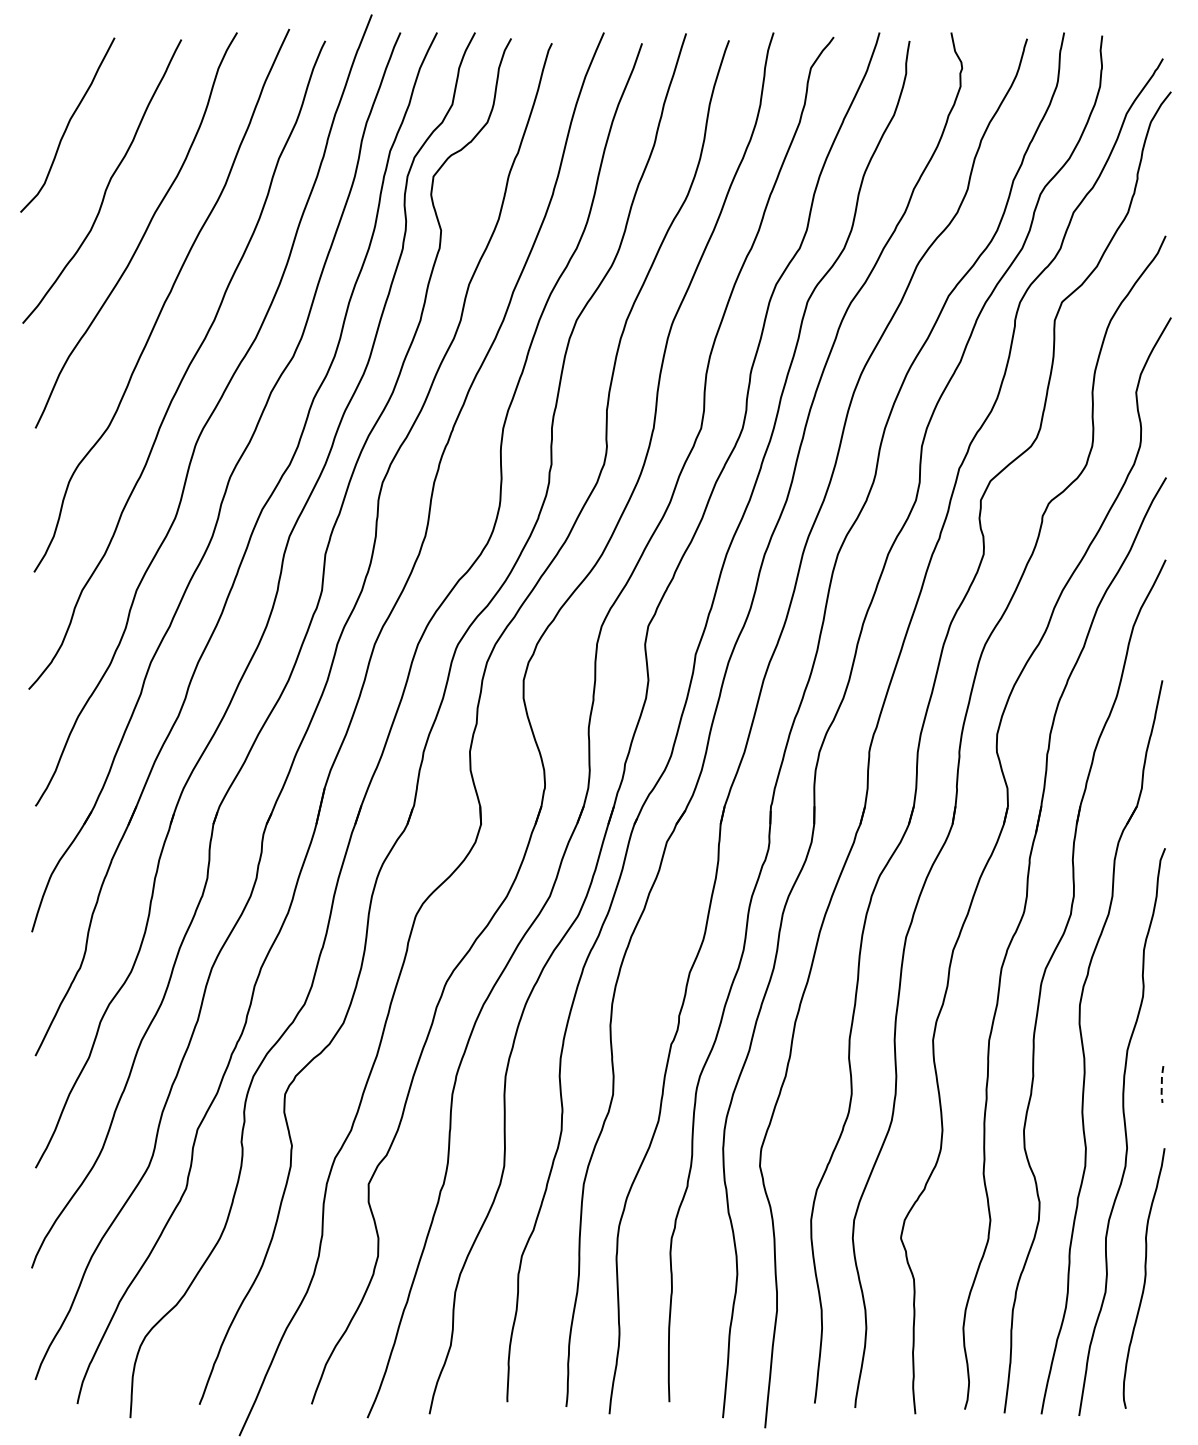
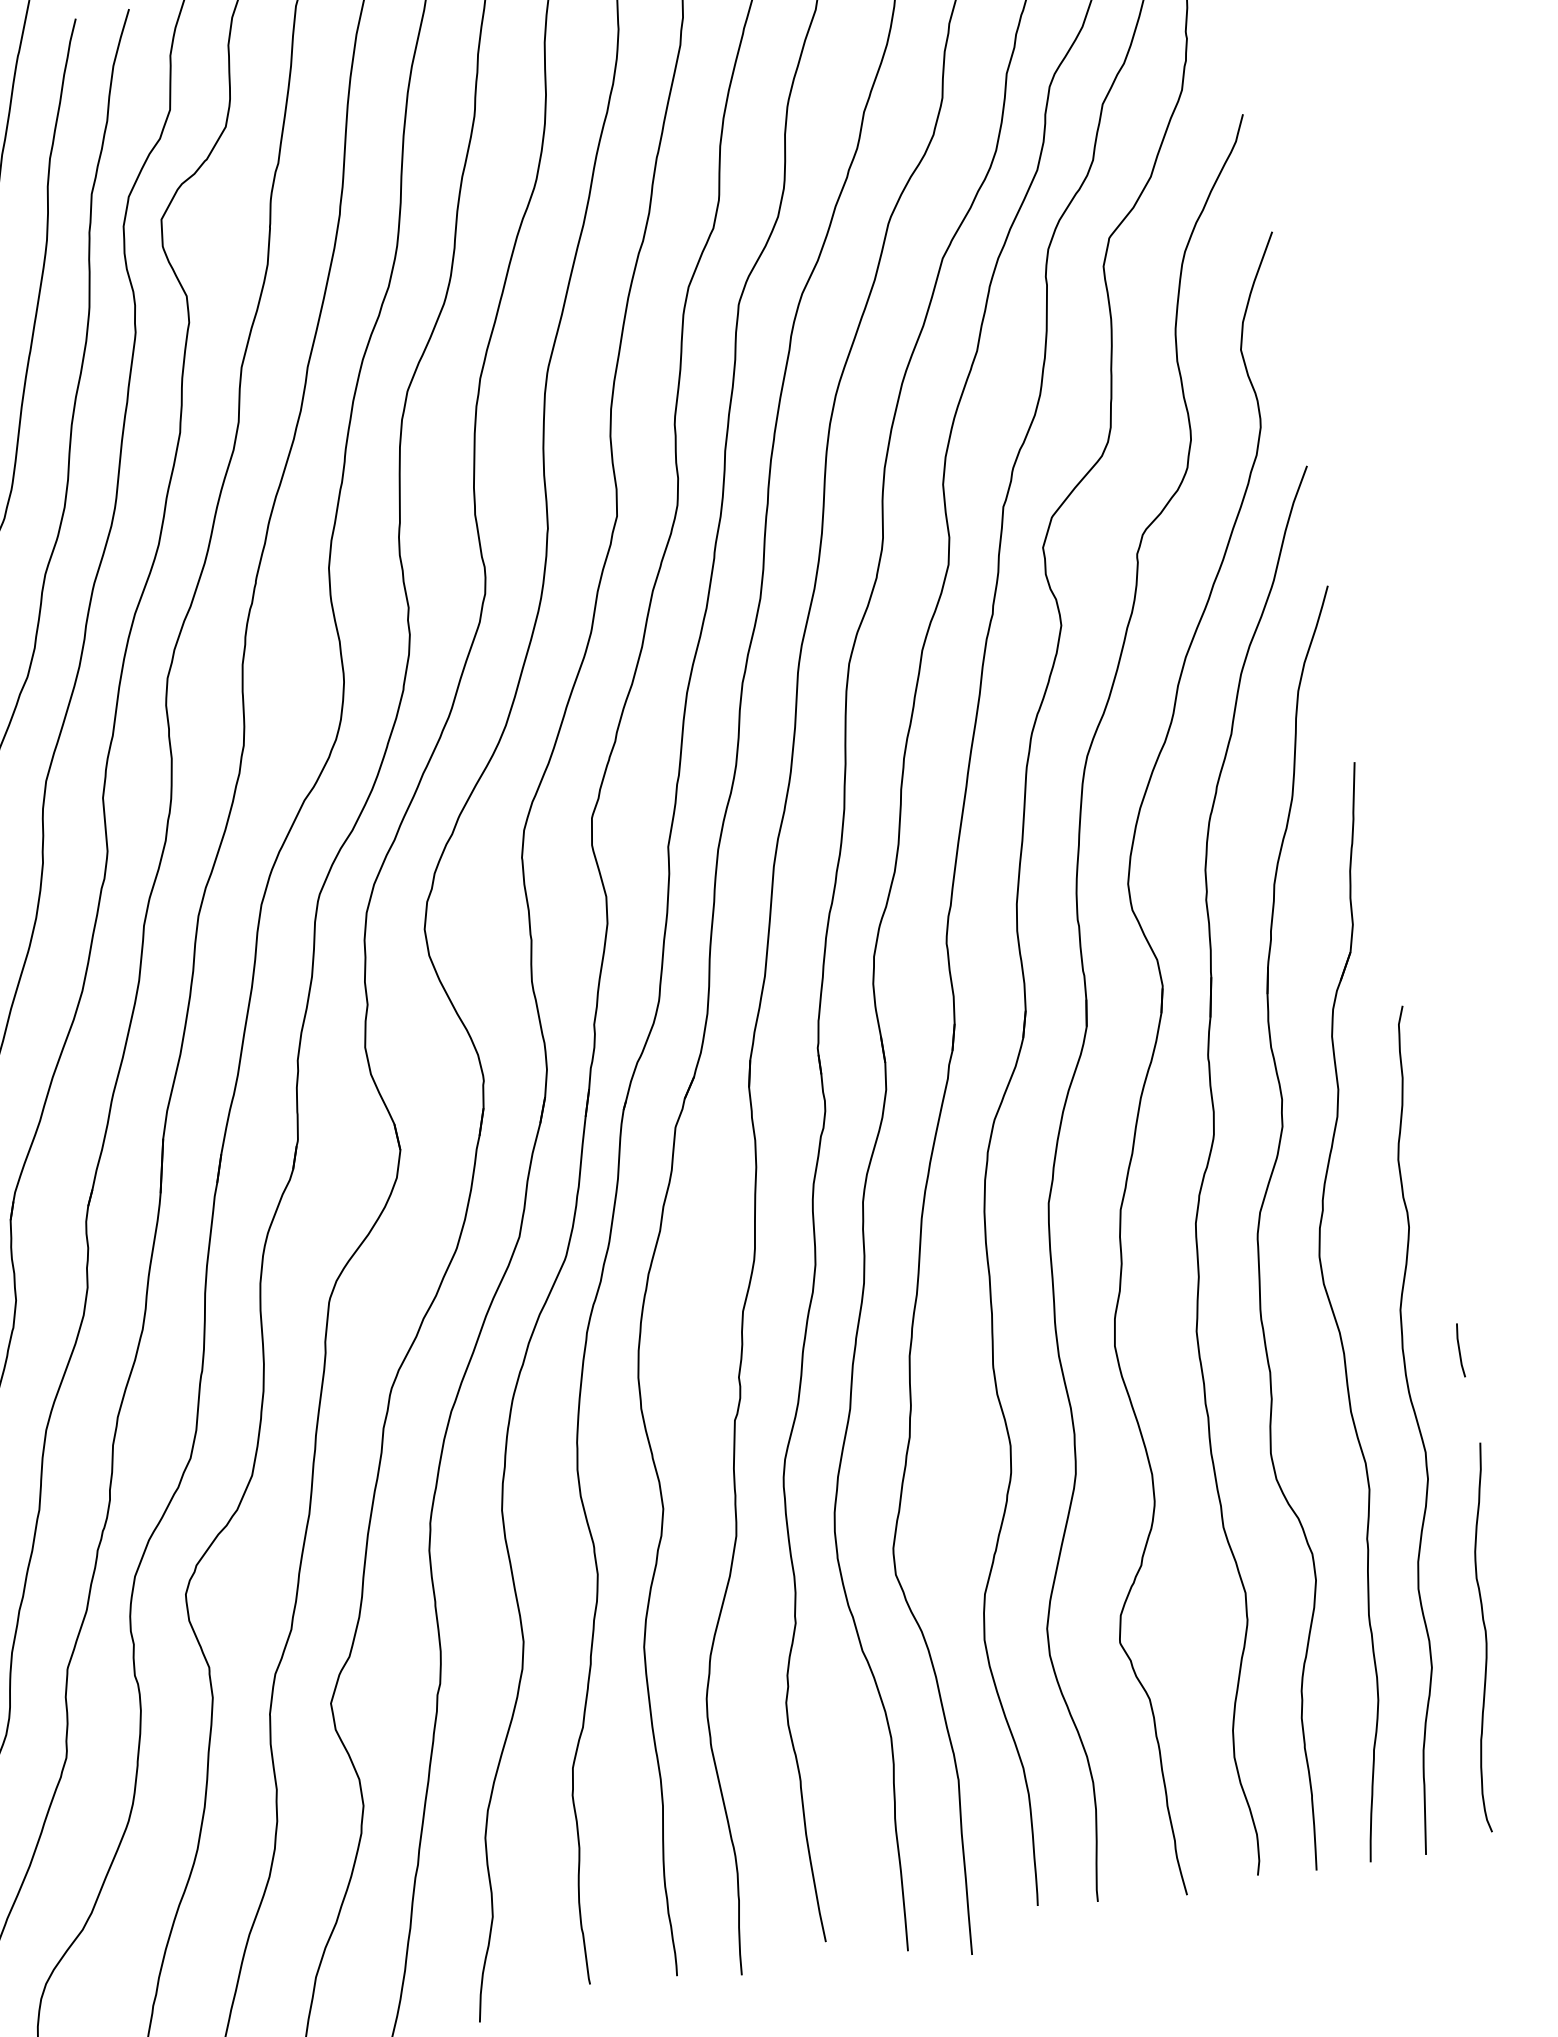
line: (1161, 1084) -> (1459, 1350), dashed -> solid

